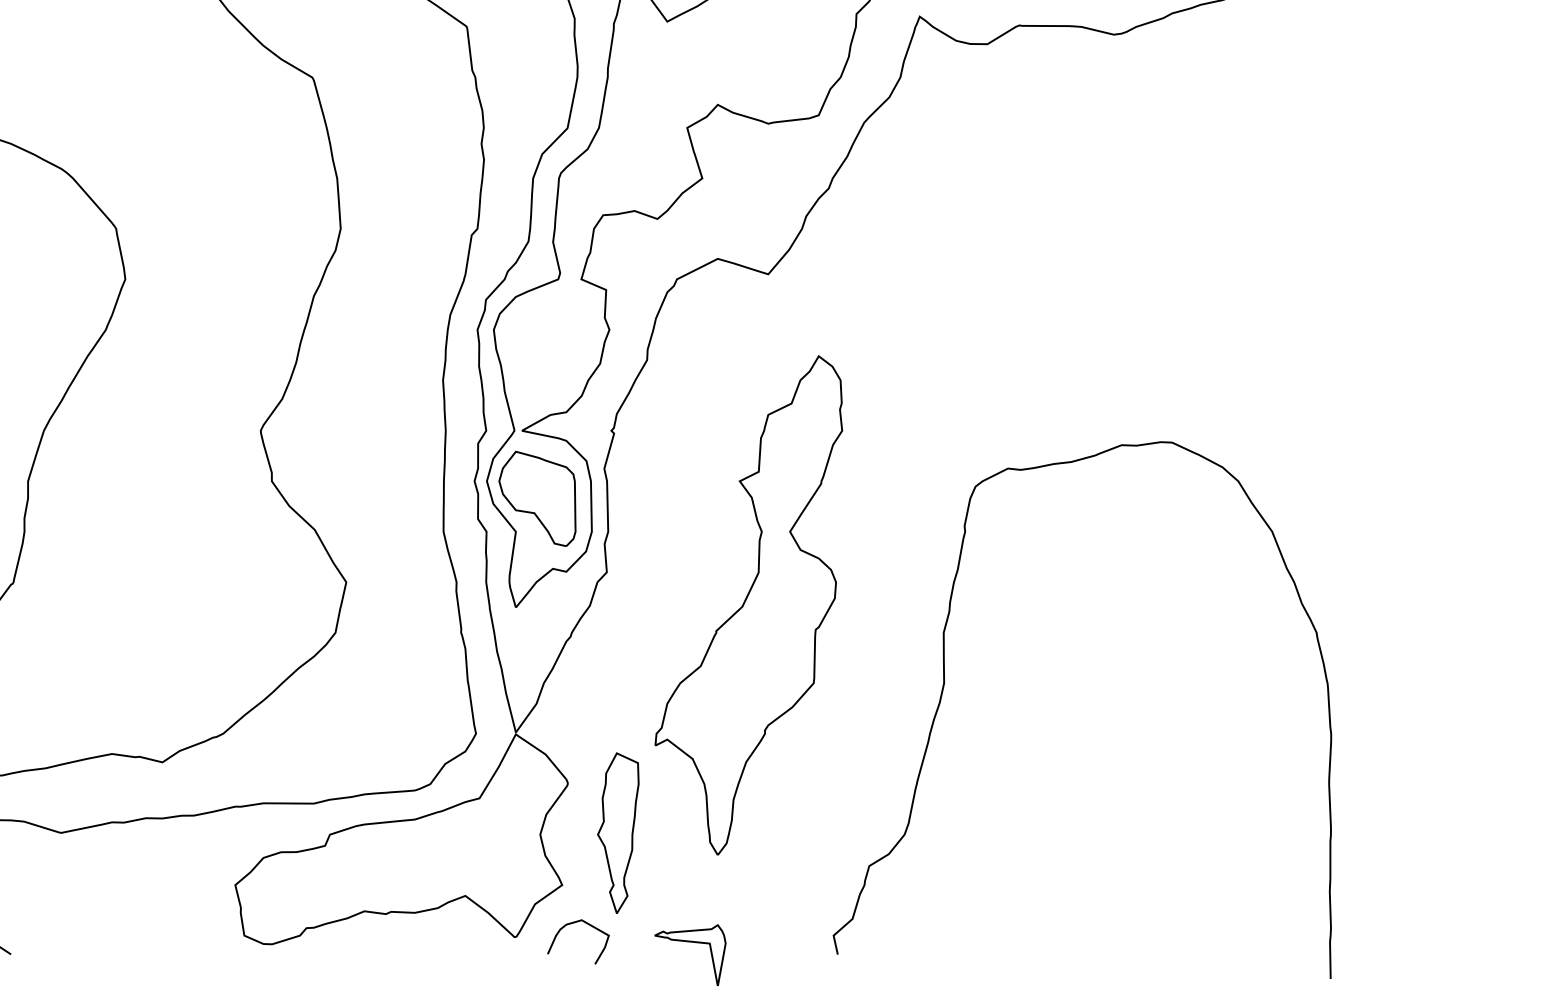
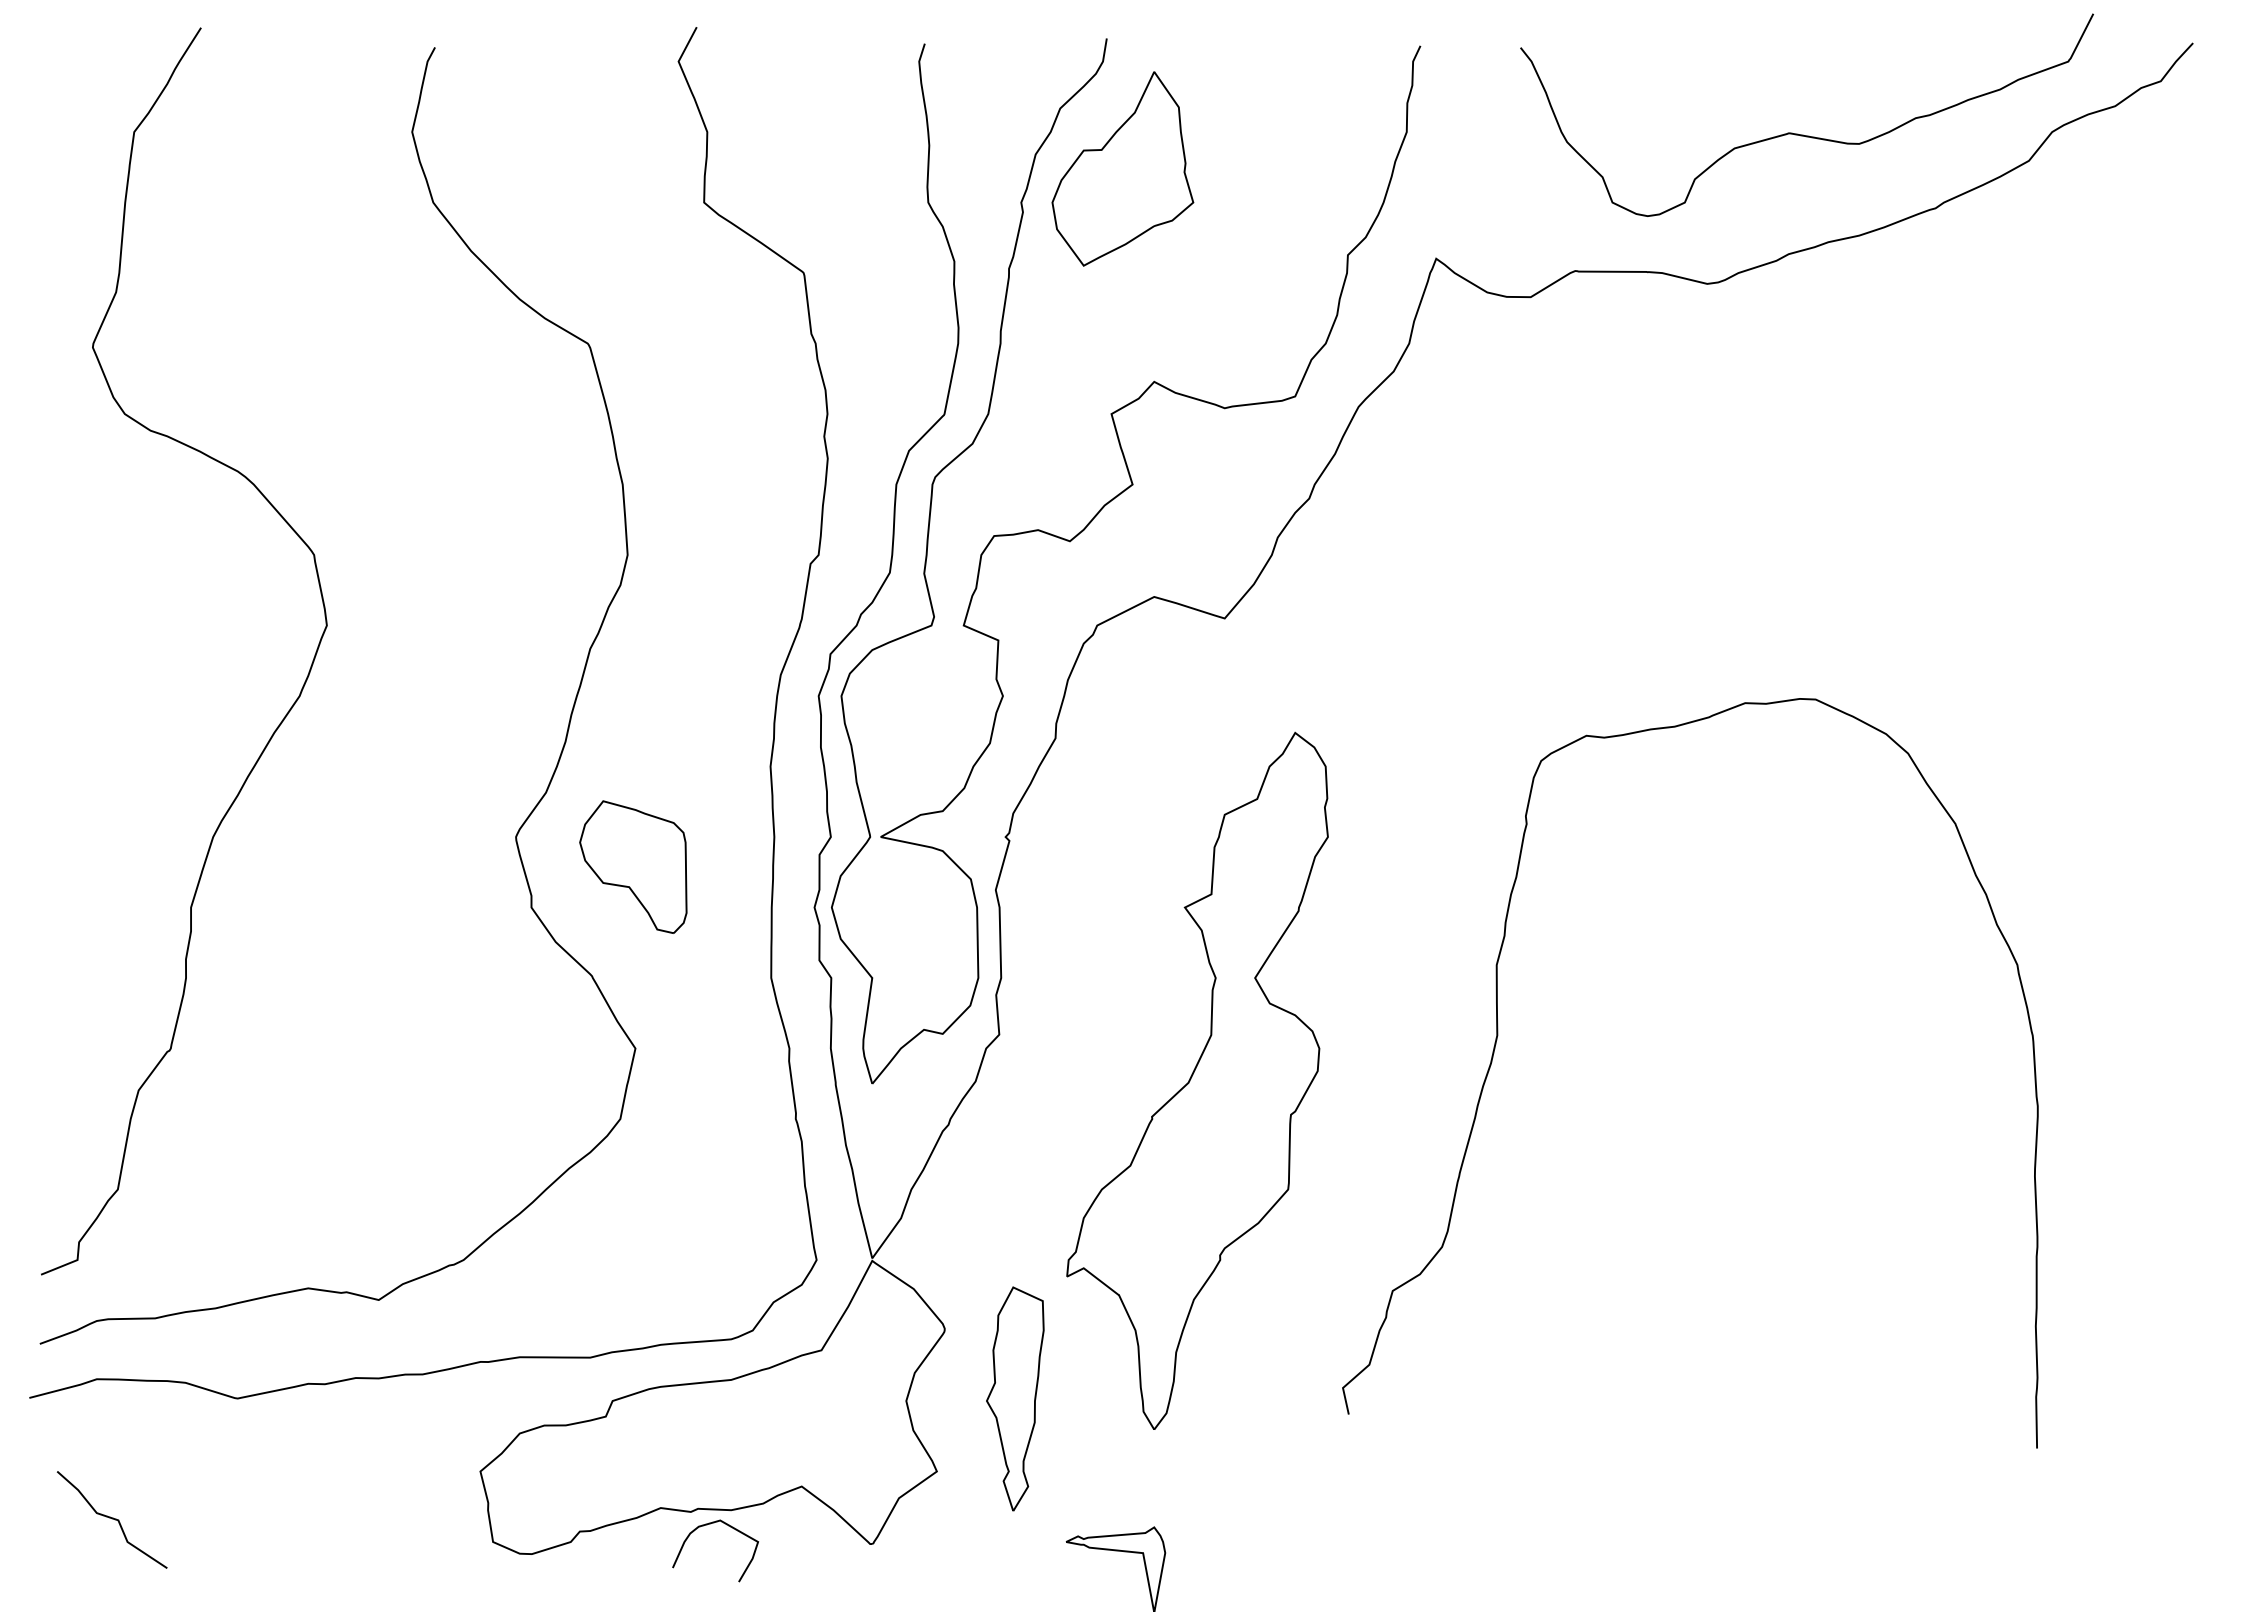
part: (537, 498) -> (633, 866), moved
curve: (945, 683) -> (1498, 1035), moved
curve: (572, 923) -> (707, 1525), moved

